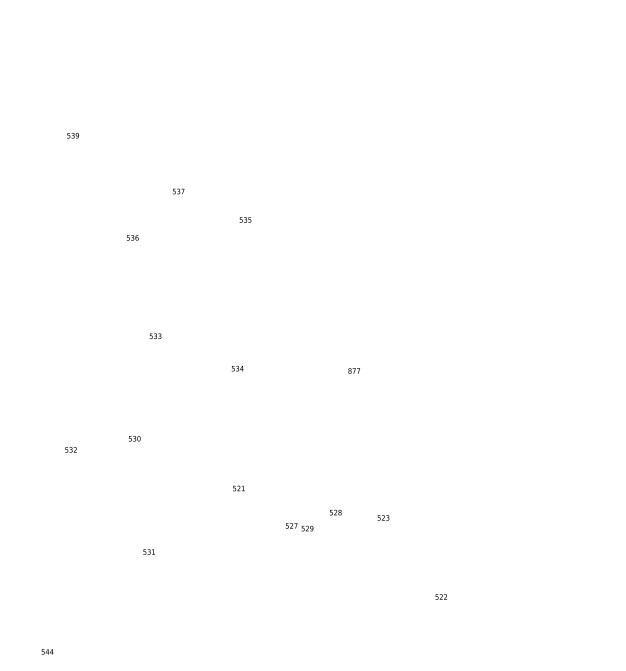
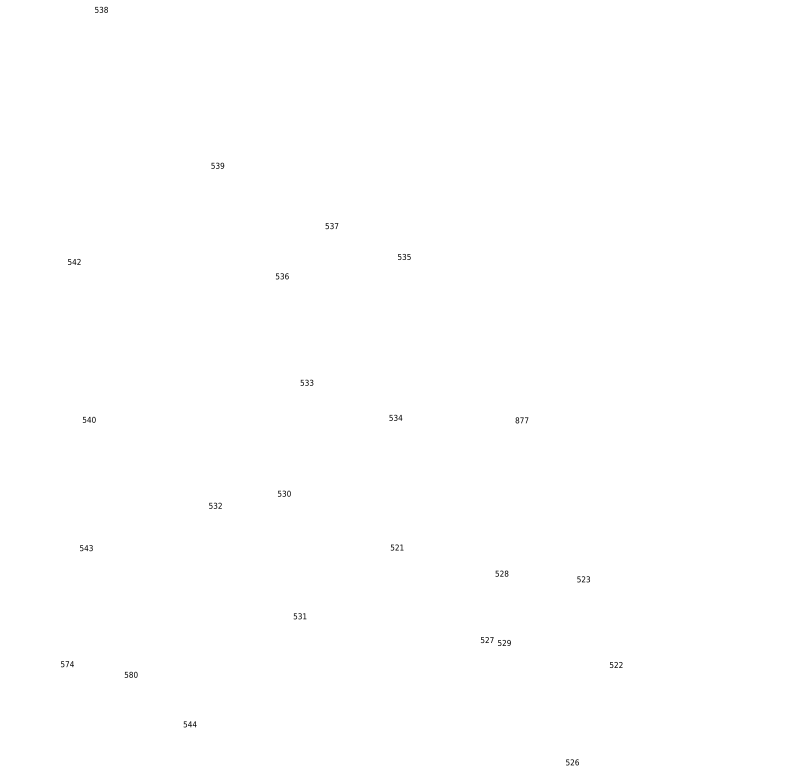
text: (383, 518) -> (583, 579), moved
text: (299, 527) -> (495, 641), moved

